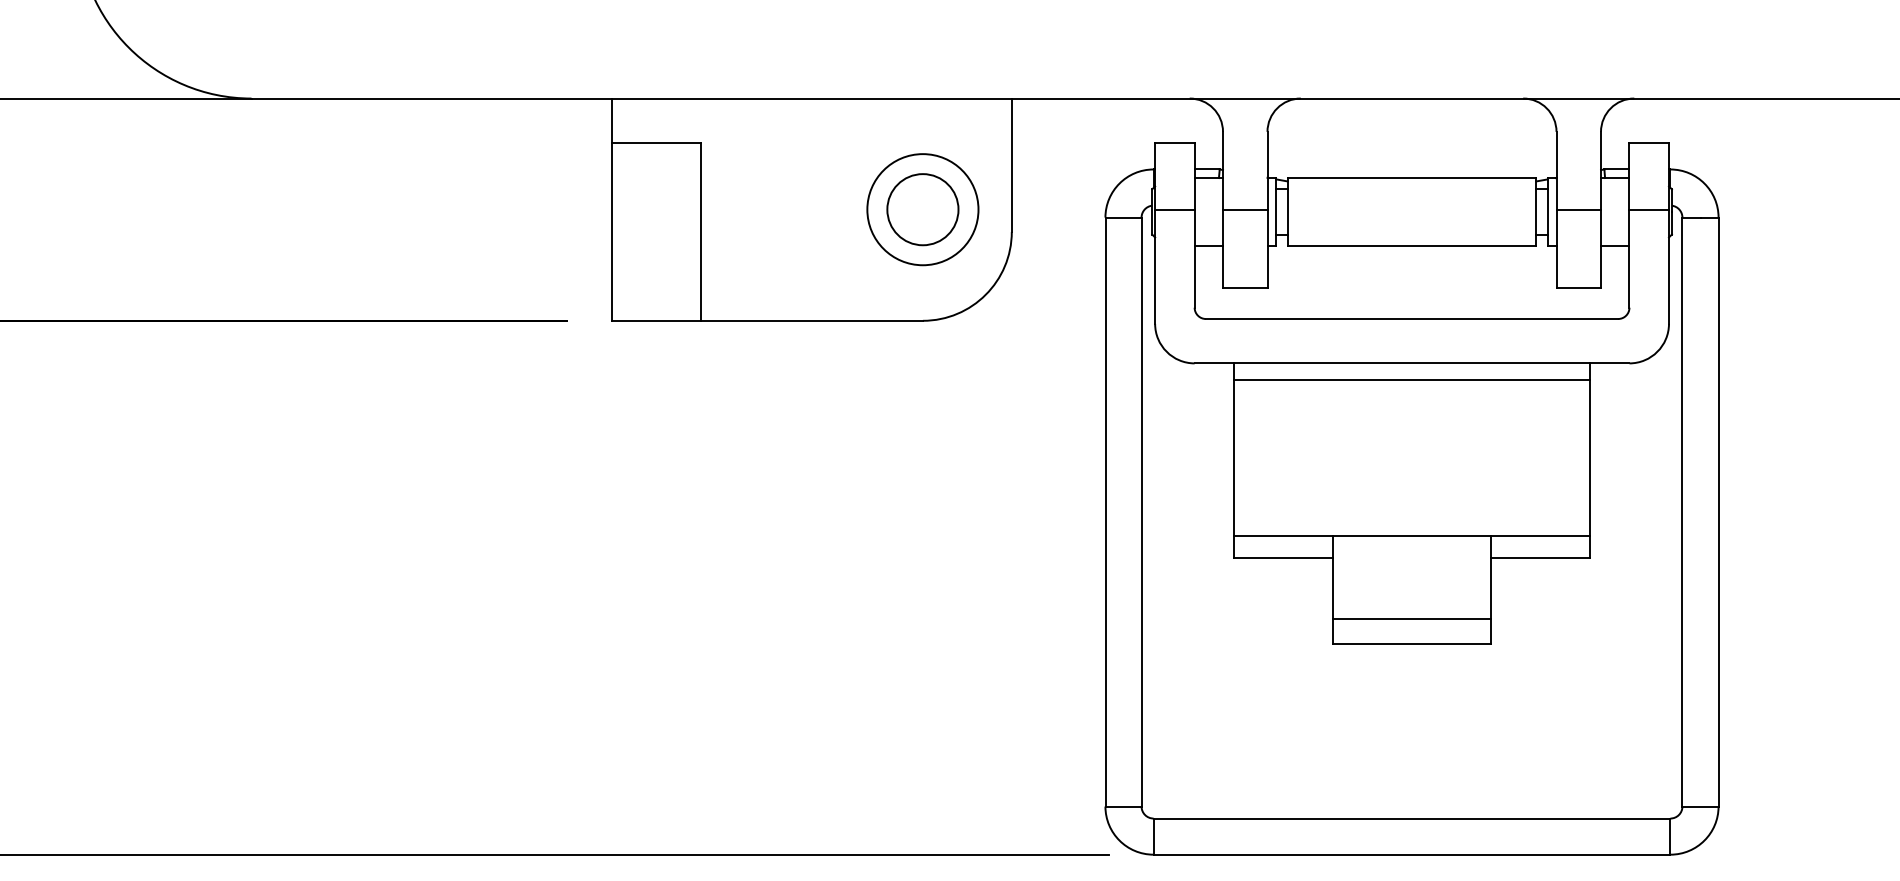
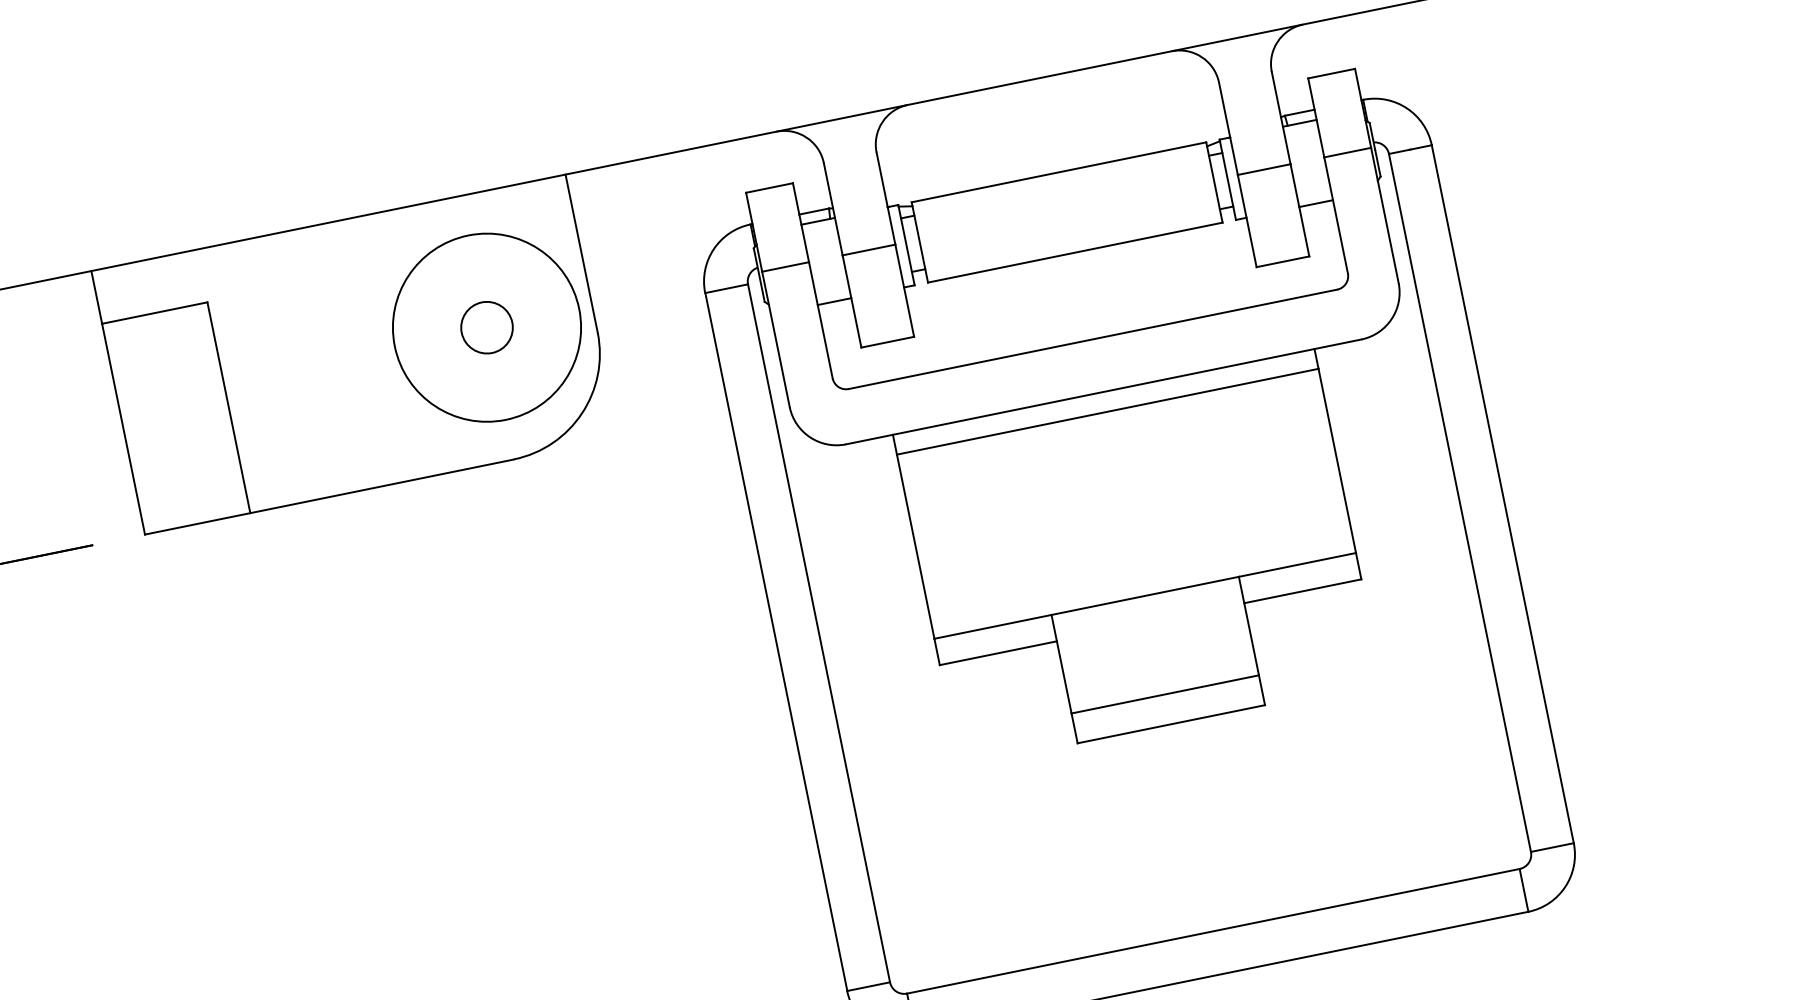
circle: (922, 209) -> (486, 327), size x0.6
circle: (922, 209) -> (486, 327), size x1.4

